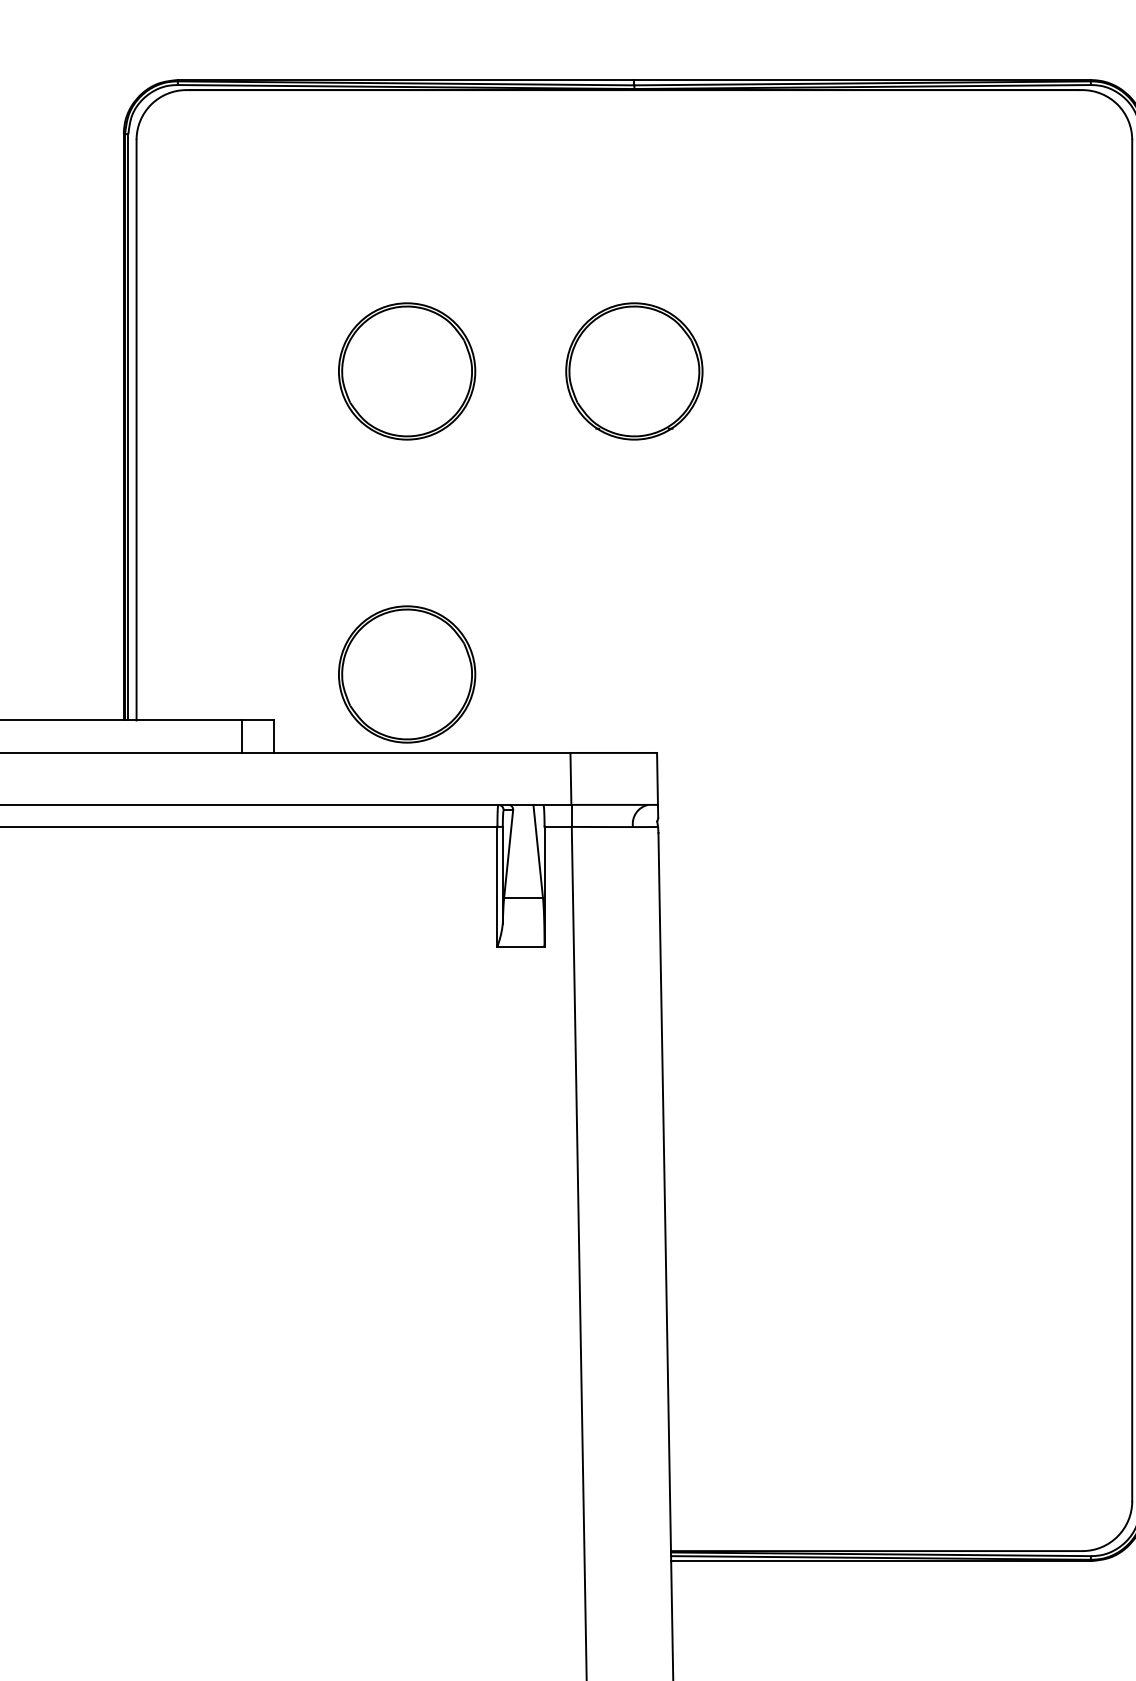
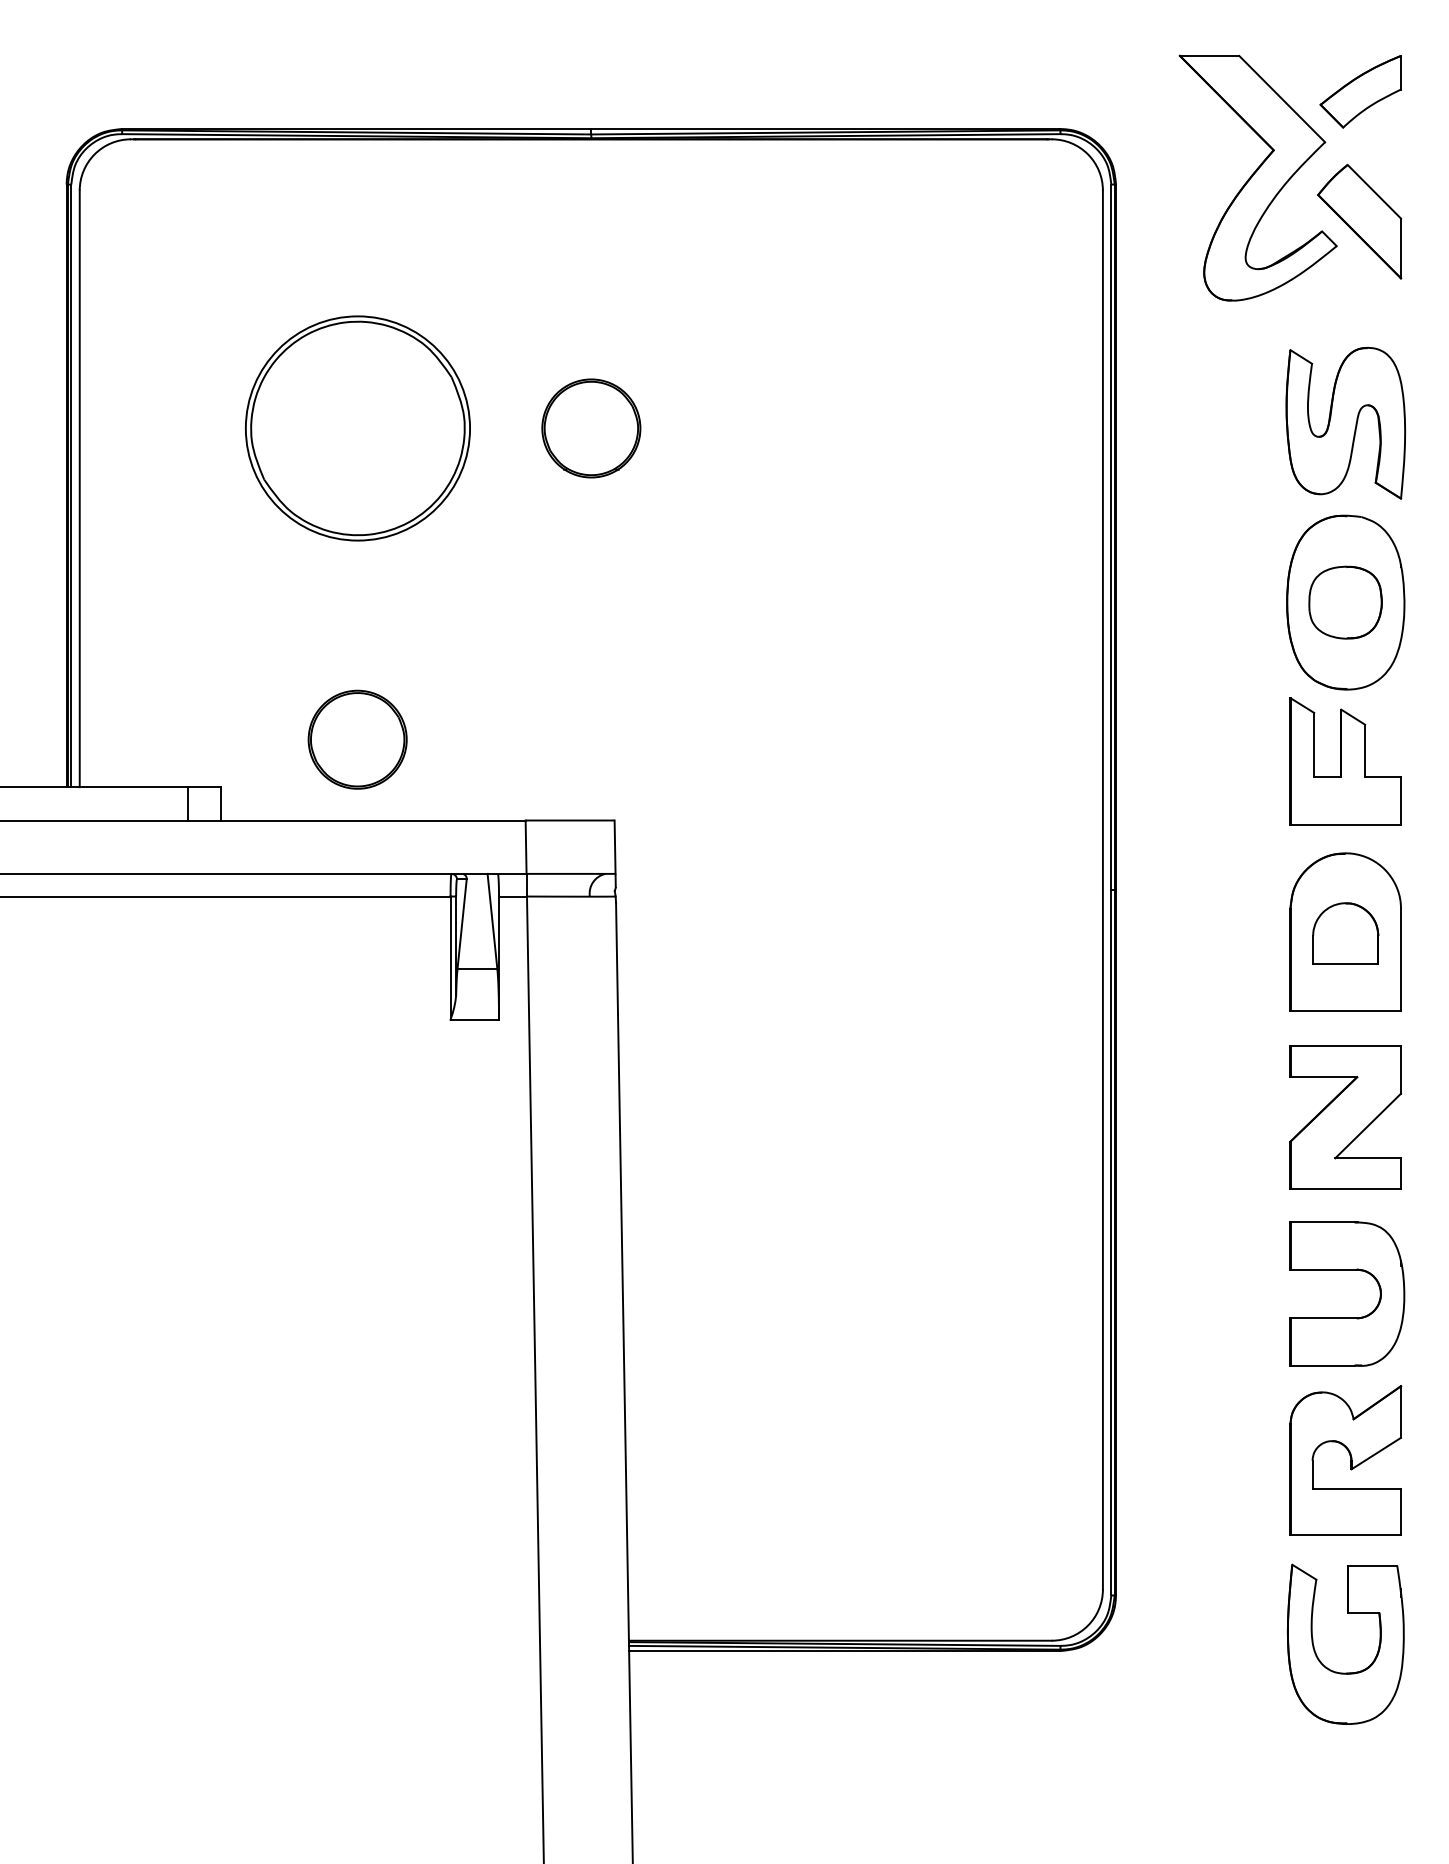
part: (406, 371) -> (357, 428), size x1.6
part: (634, 371) -> (591, 428), size x0.7
part: (406, 674) -> (357, 739), size x0.7

